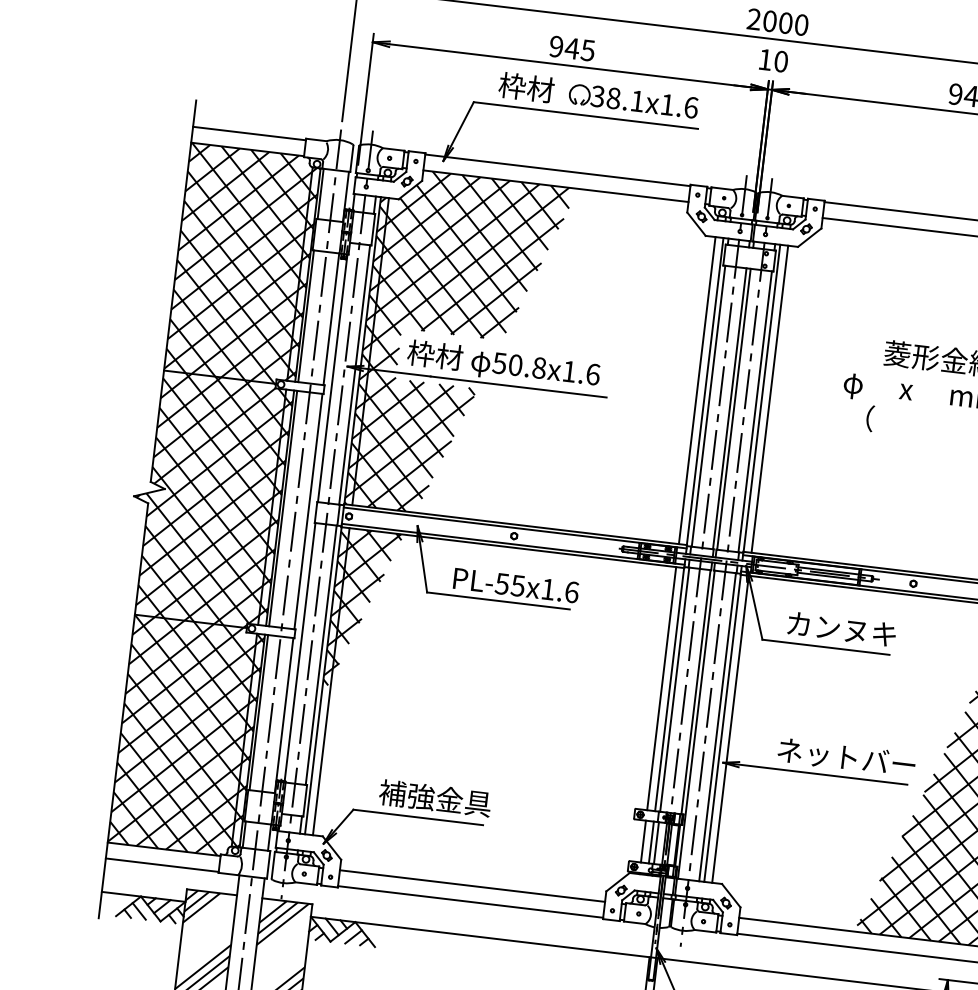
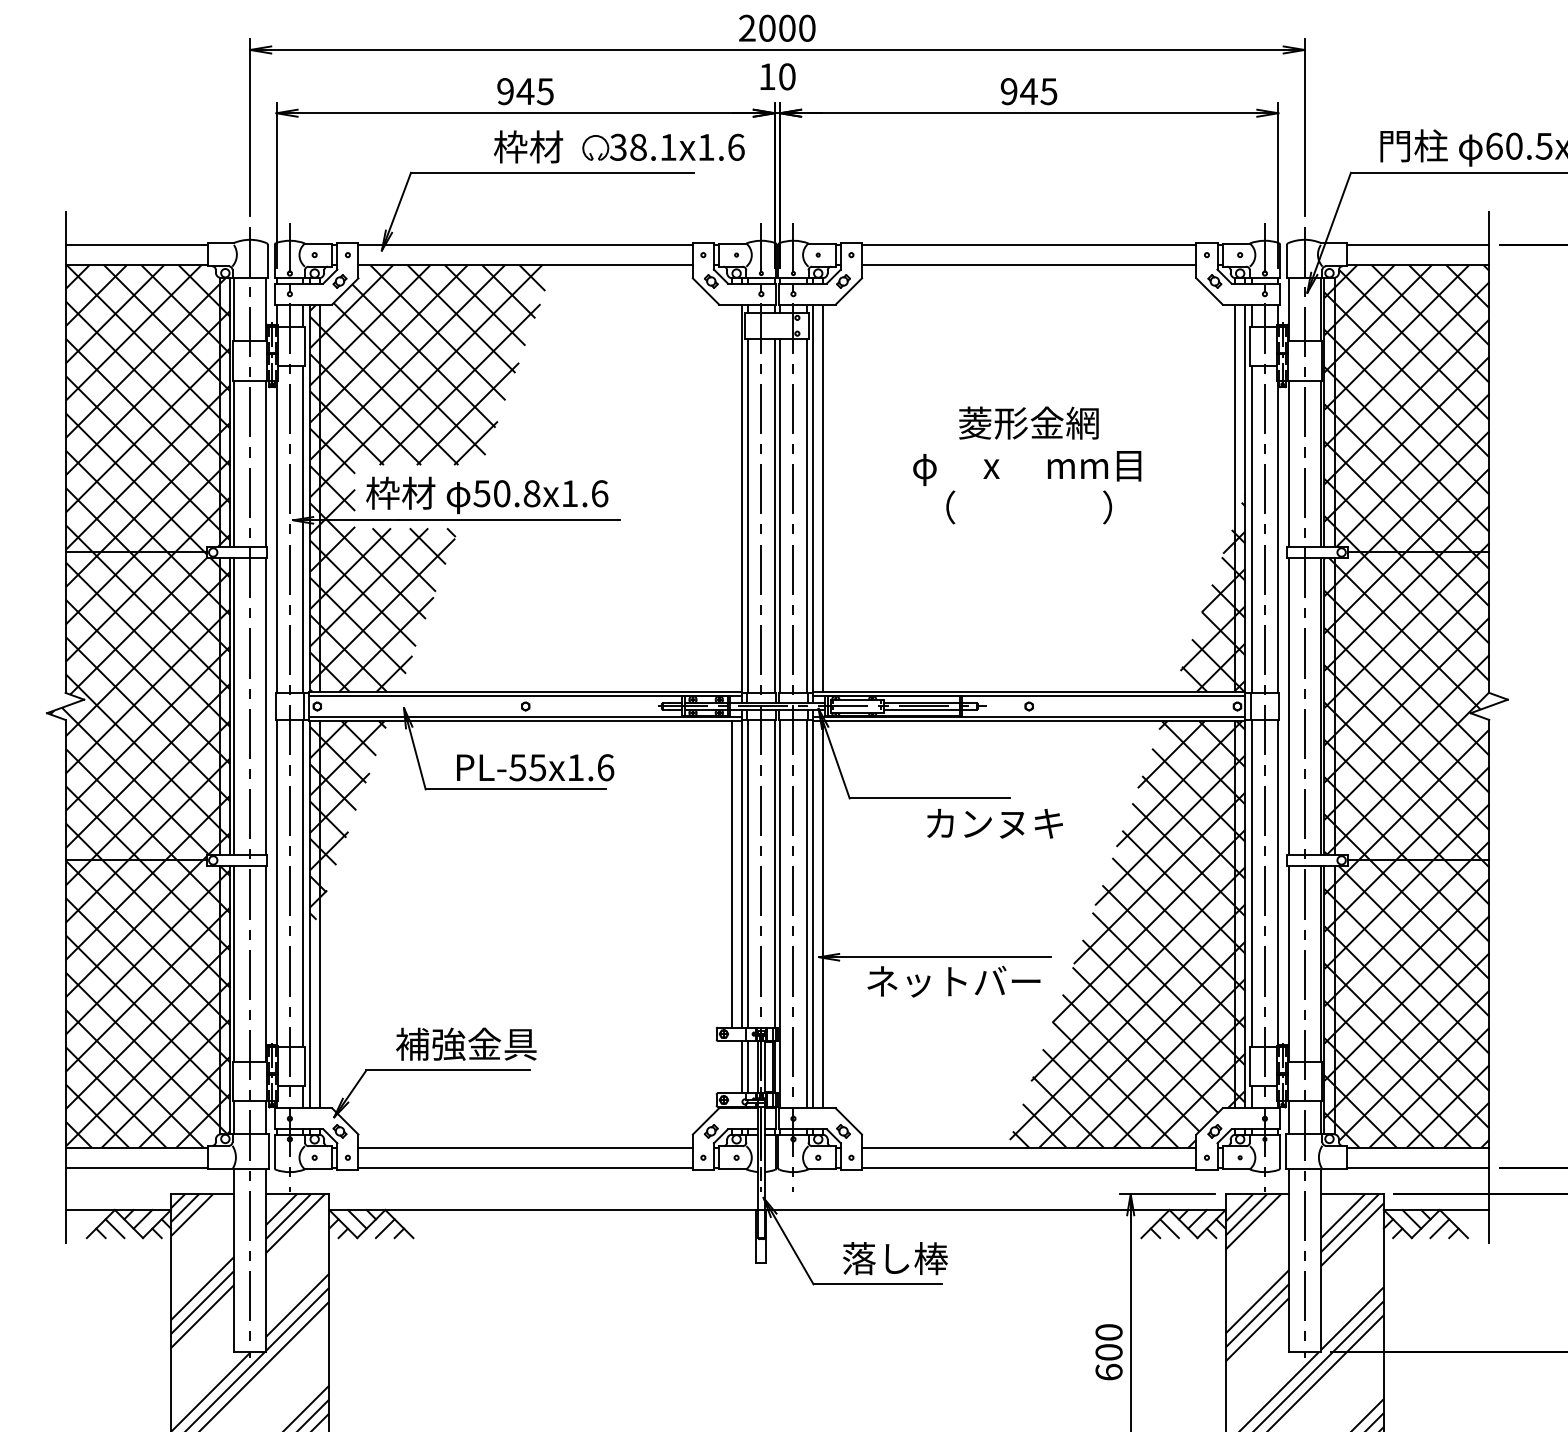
part: (597, 95) -> (618, 146), moved
line: (697, 389) -> (731, 497), removed
text: (841, 629) -> (994, 823), moved
text: (846, 757) -> (953, 981), moved
line: (643, 841) -> (731, 1066), removed

